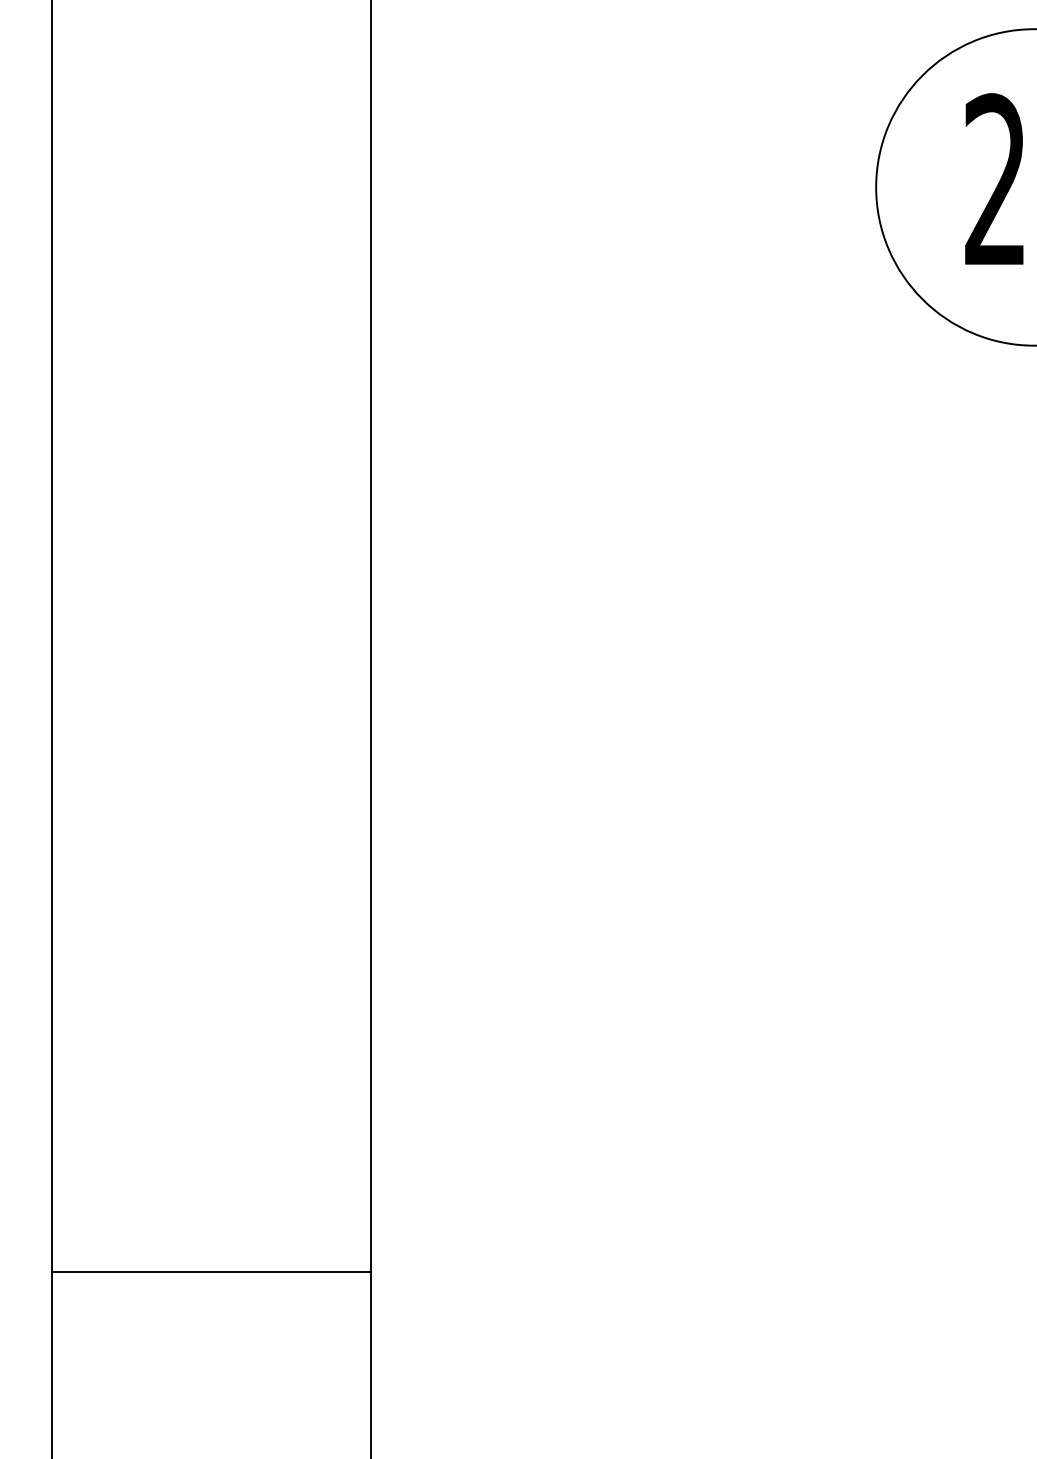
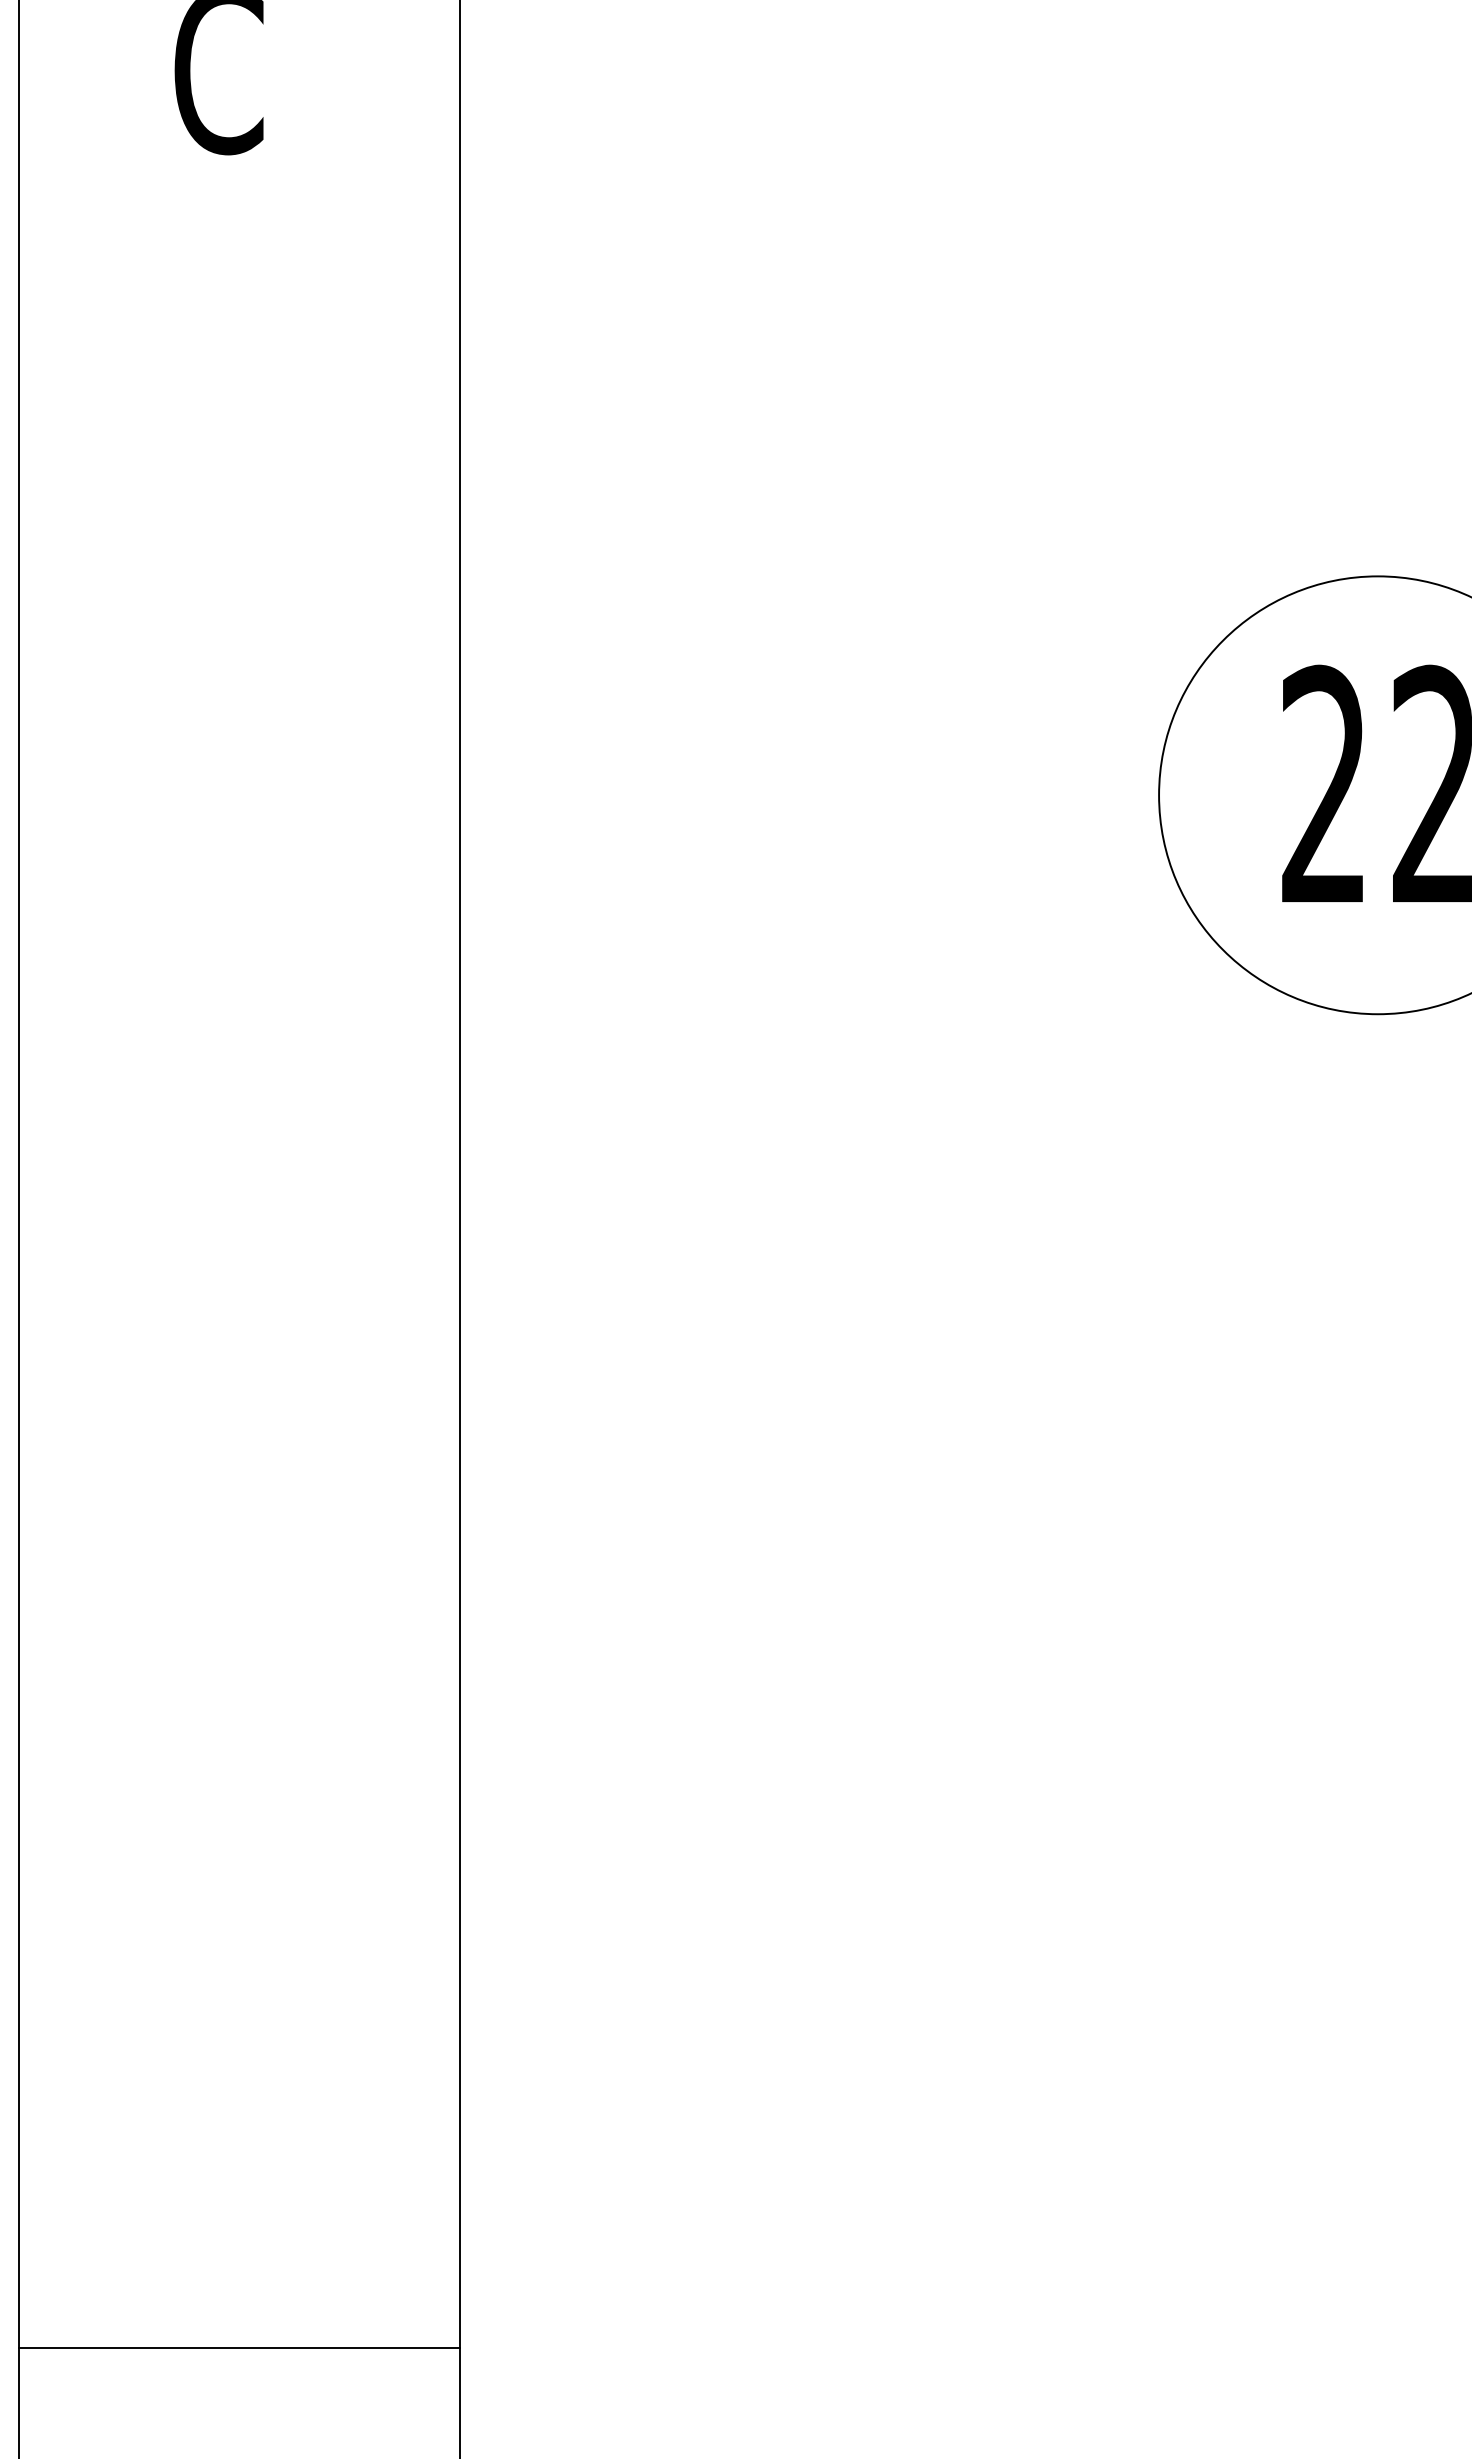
line: (211, 1271) -> (239, 2348), moved

